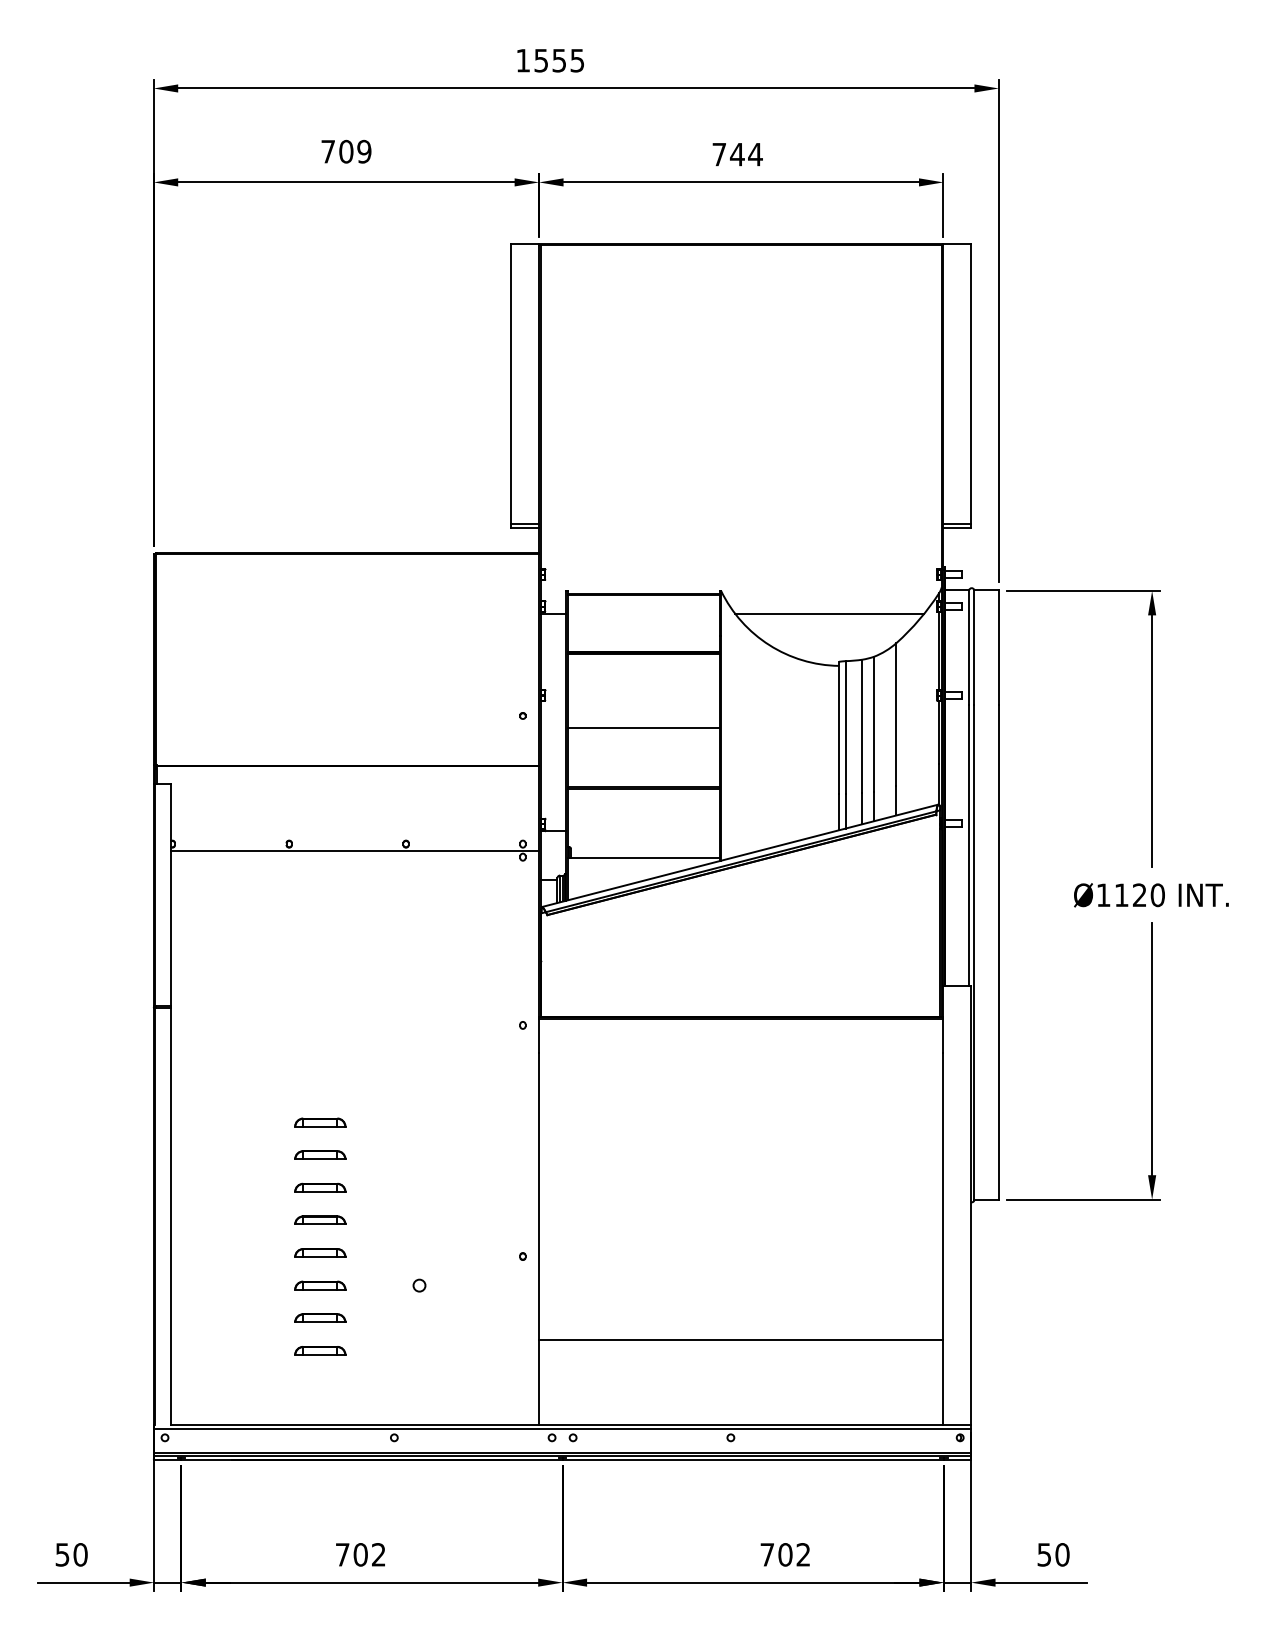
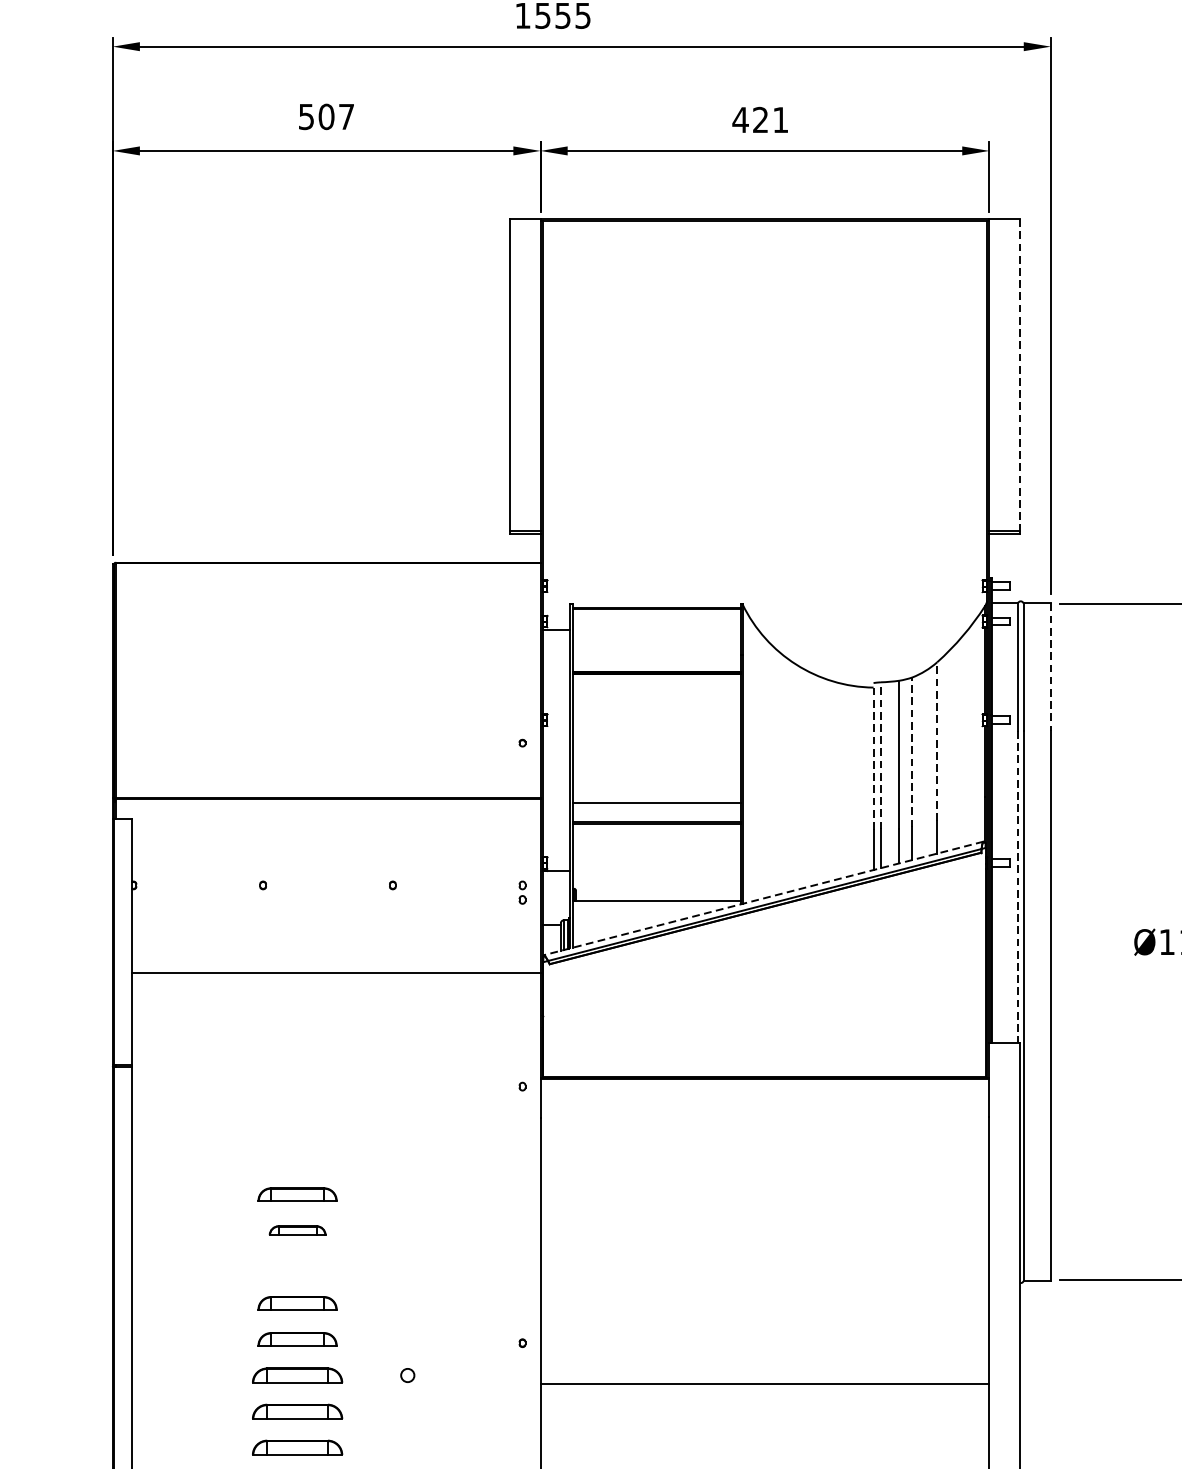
text: (346, 151) -> (326, 116), 709 -> 507
text: (736, 154) -> (759, 119), 744 -> 421
line: (971, 384) -> (1020, 375), solid -> dashed
line: (829, 614) -> (862, 630), removed
line: (998, 648) -> (1050, 668), solid -> dashed
line: (896, 714) -> (937, 741), solid -> dashed
line: (874, 724) -> (912, 752), solid -> dashed
line: (845, 726) -> (880, 754), solid -> dashed
line: (839, 727) -> (873, 755), solid -> dashed
line: (644, 728) -> (657, 802), moved
line: (969, 845) -> (1018, 886), solid -> dashed
line: (354, 850) -> (335, 972), moved
line: (739, 855) -> (762, 898), solid -> dashed
part: (320, 1122) -> (297, 1194), size x1.4
part: (320, 1187) -> (297, 1266), removed
part: (320, 1219) -> (297, 1302), size x1.4
part: (320, 1252) -> (297, 1338), size x1.4
part: (320, 1285) -> (297, 1375), size x1.6
part: (320, 1317) -> (297, 1410), size x1.6
line: (741, 1340) -> (765, 1384), moved
part: (320, 1350) -> (297, 1447), size x1.6

